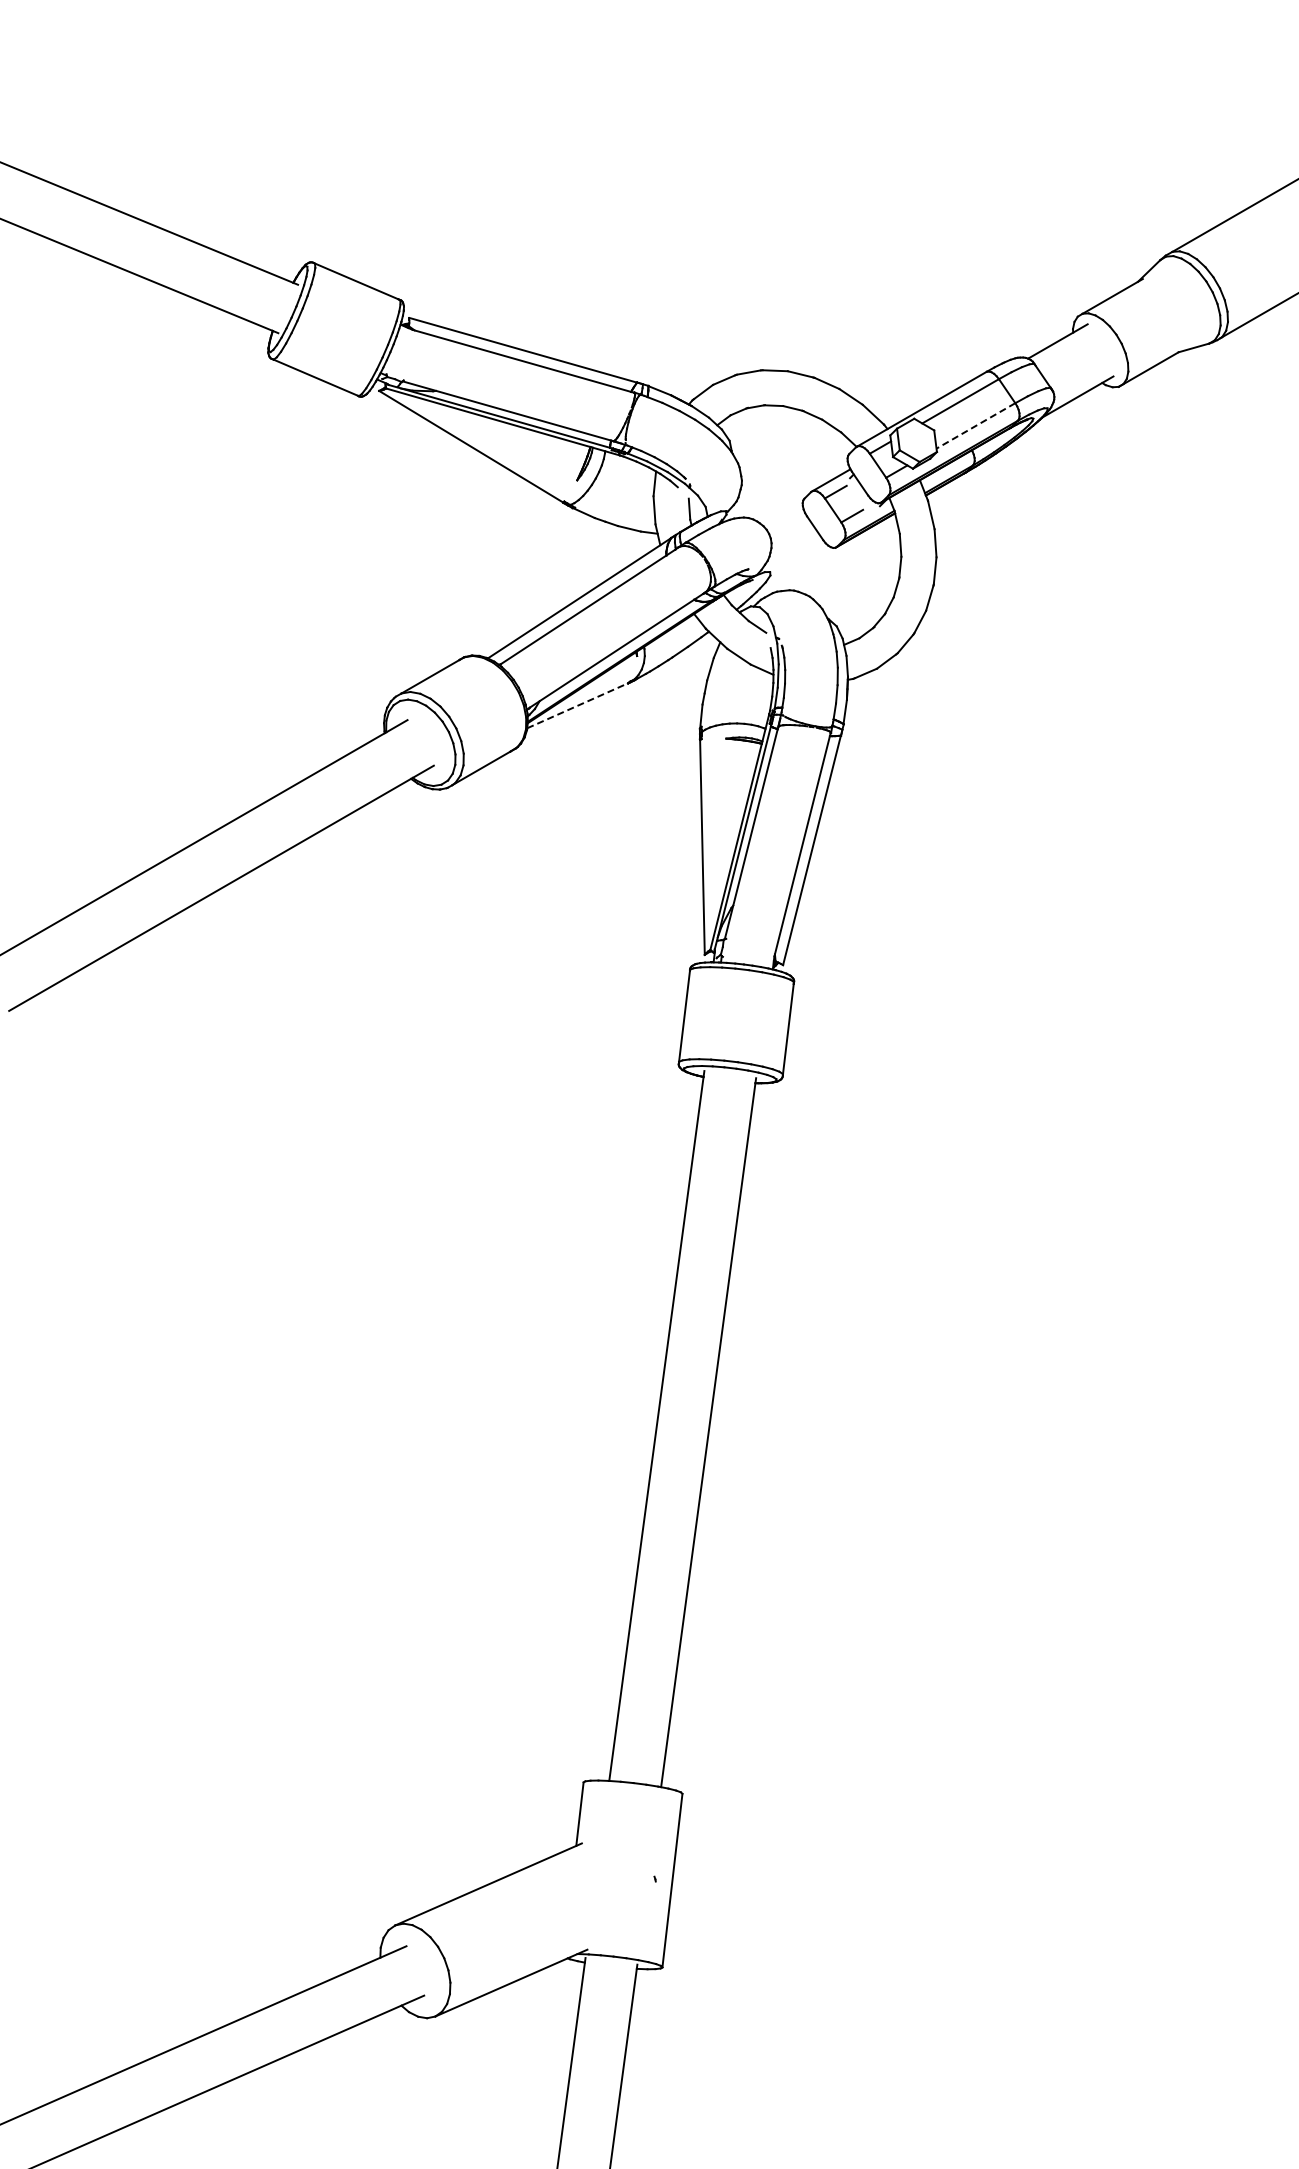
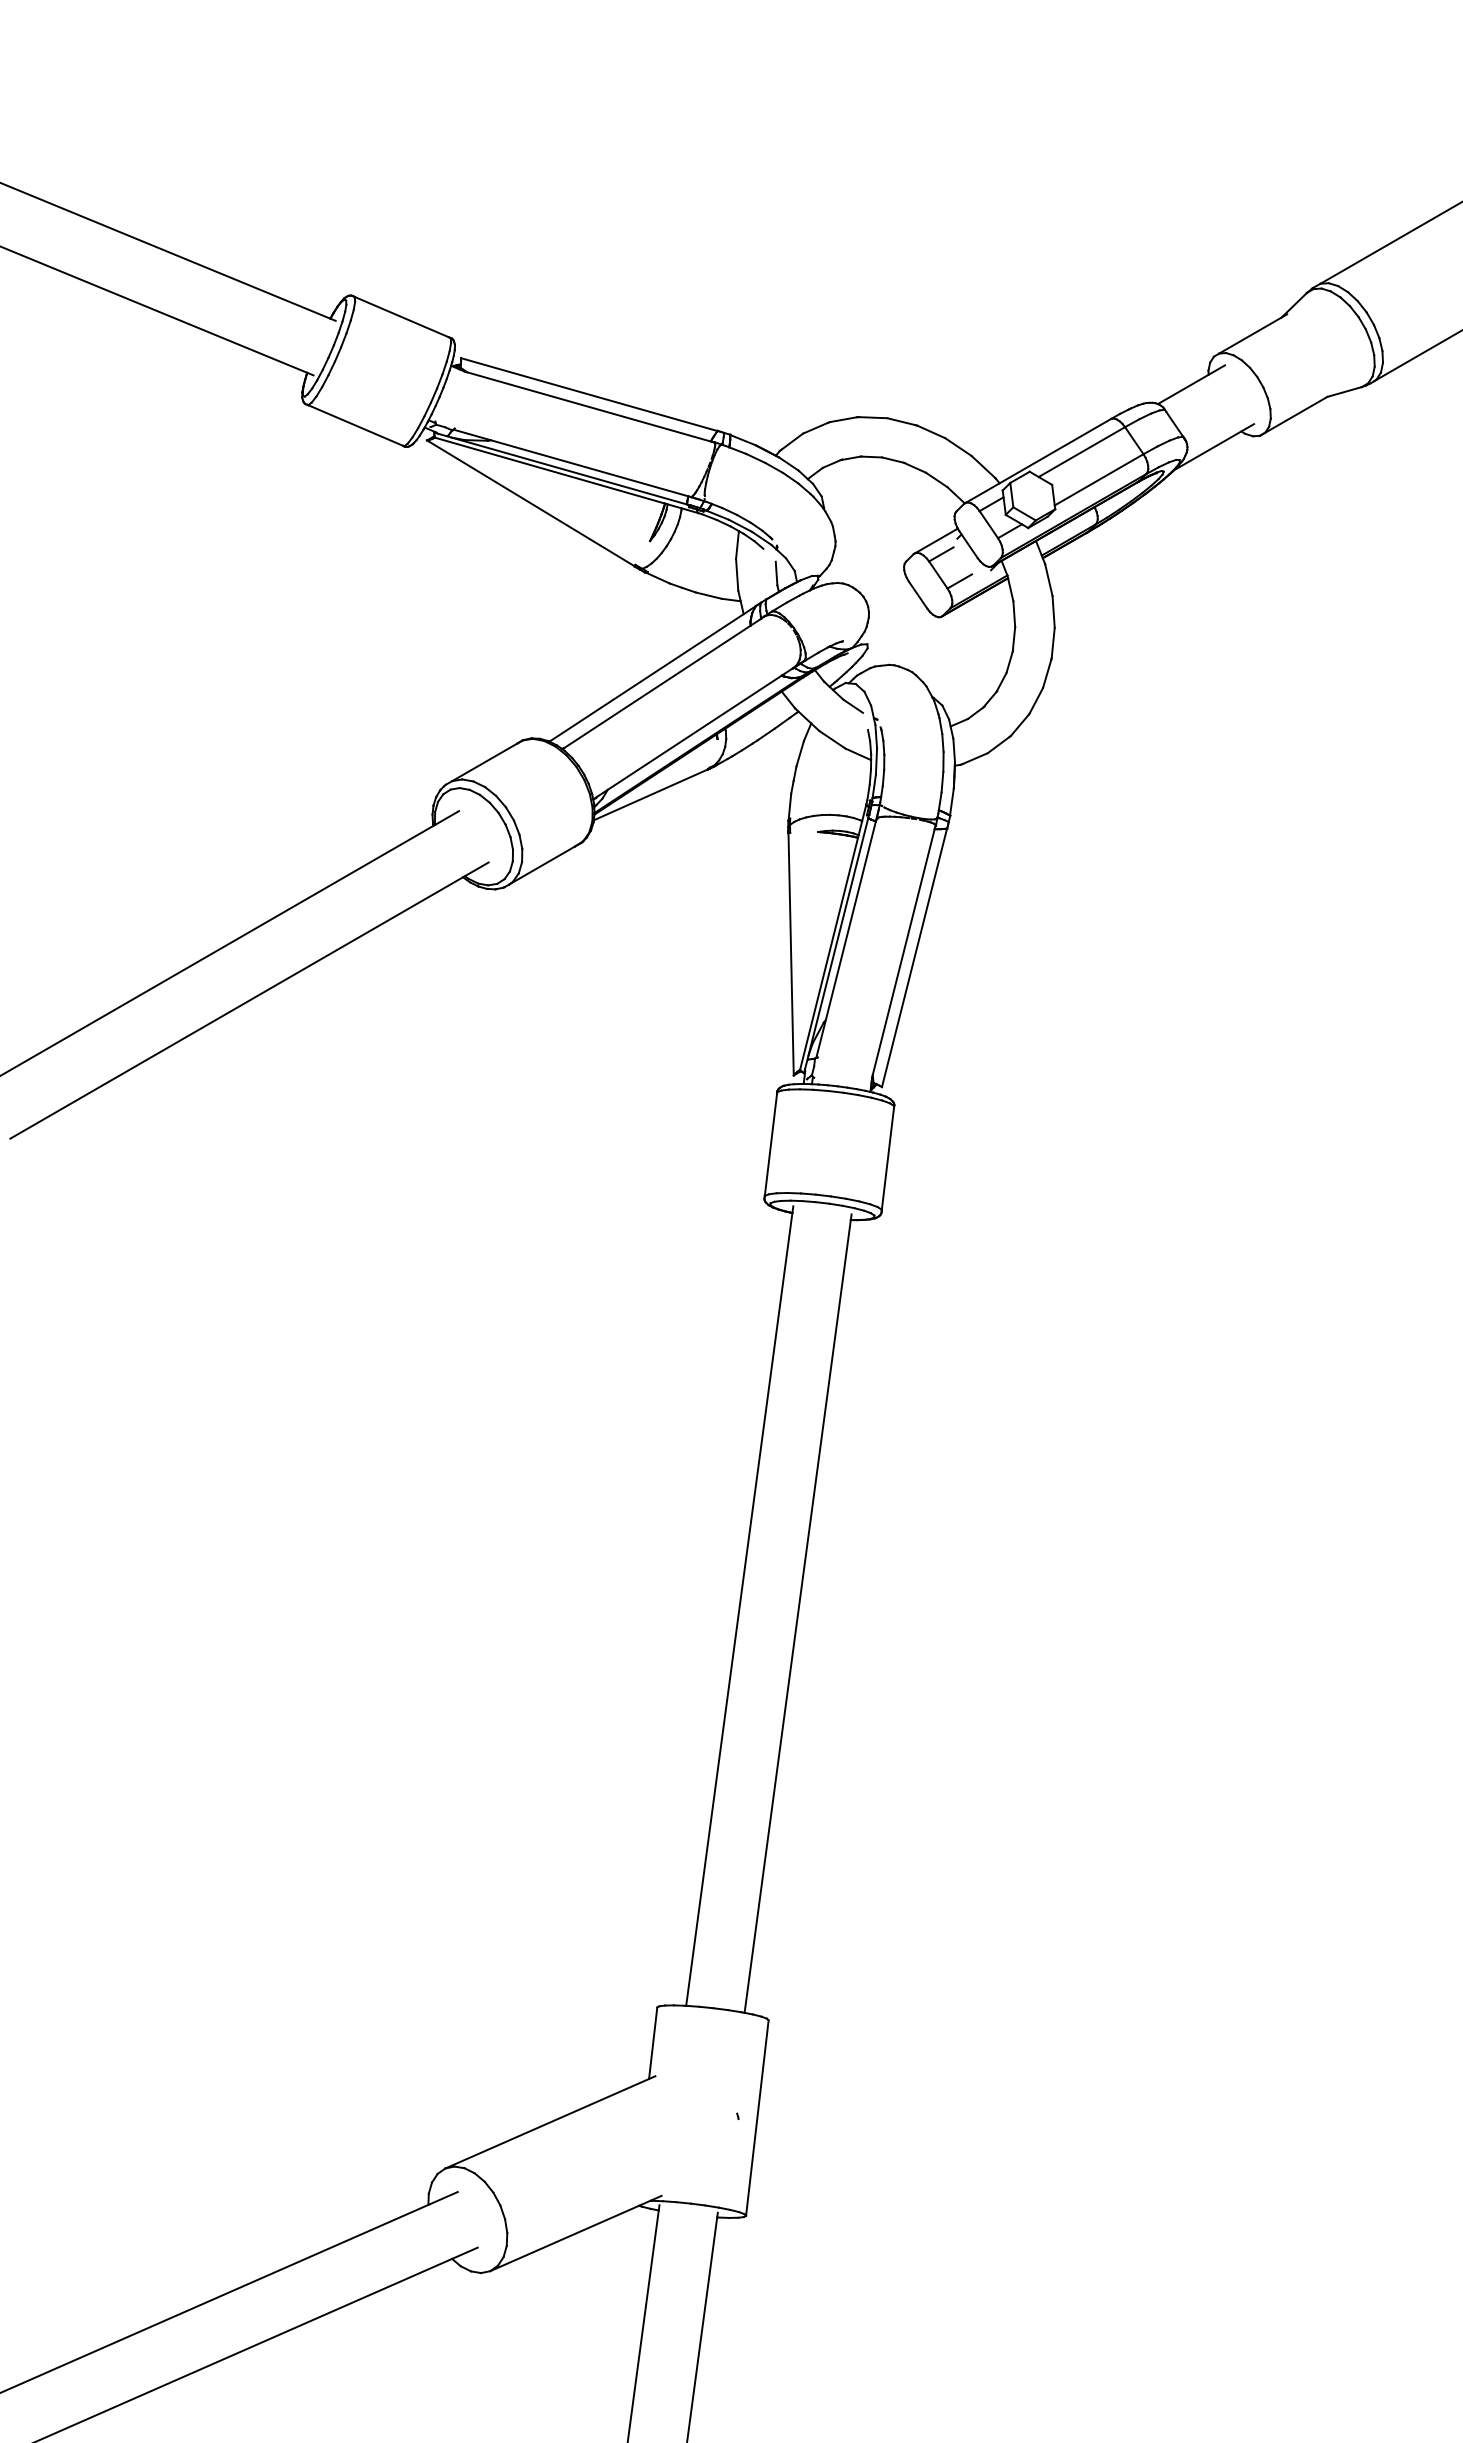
line: (975, 426) -> (1098, 480), dashed -> solid
line: (578, 705) -> (651, 794), dashed -> solid

